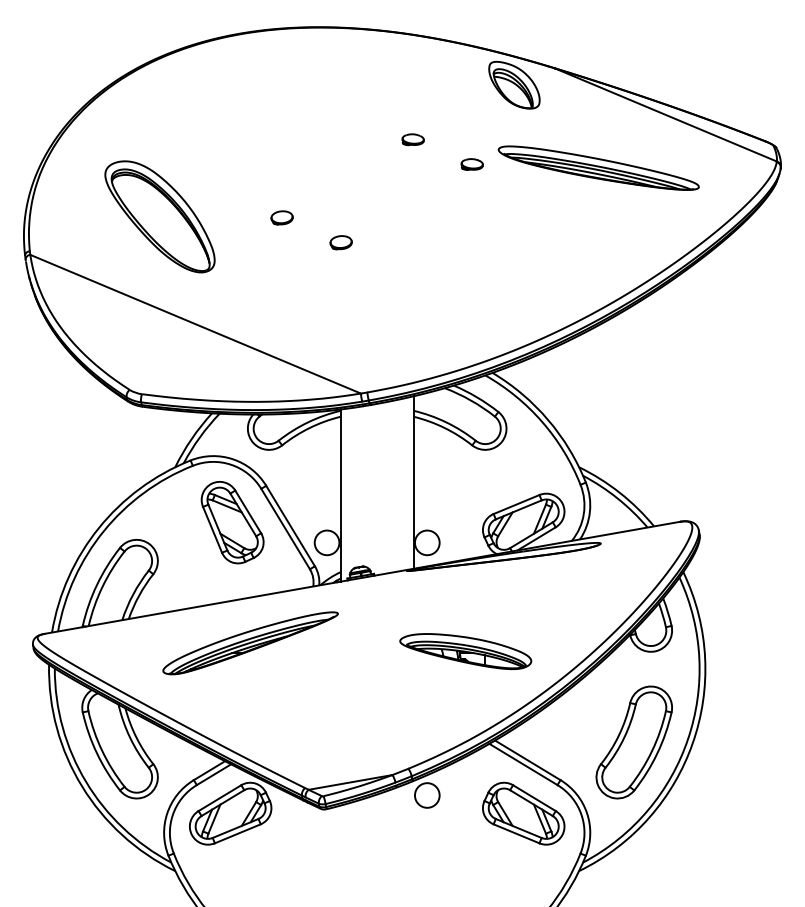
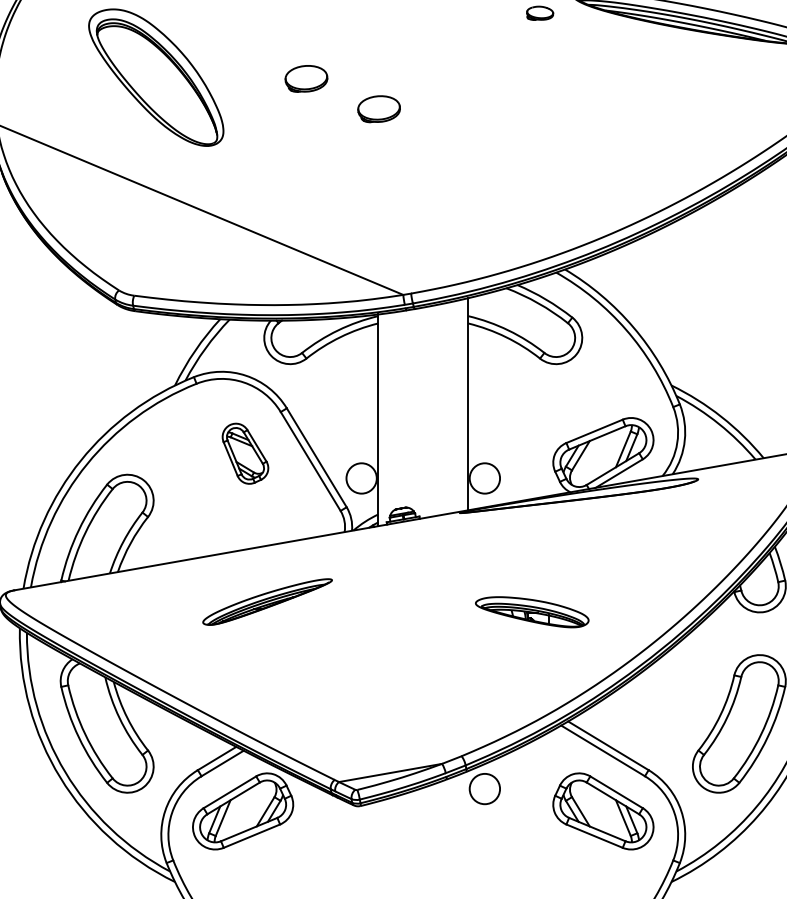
part: (281, 217) -> (305, 78), size x1.6
part: (340, 242) -> (378, 109), size x1.6
part: (232, 522) -> (245, 453), size x0.6
part: (250, 643) -> (267, 602), size x0.6
part: (465, 651) -> (531, 612), size x0.7

